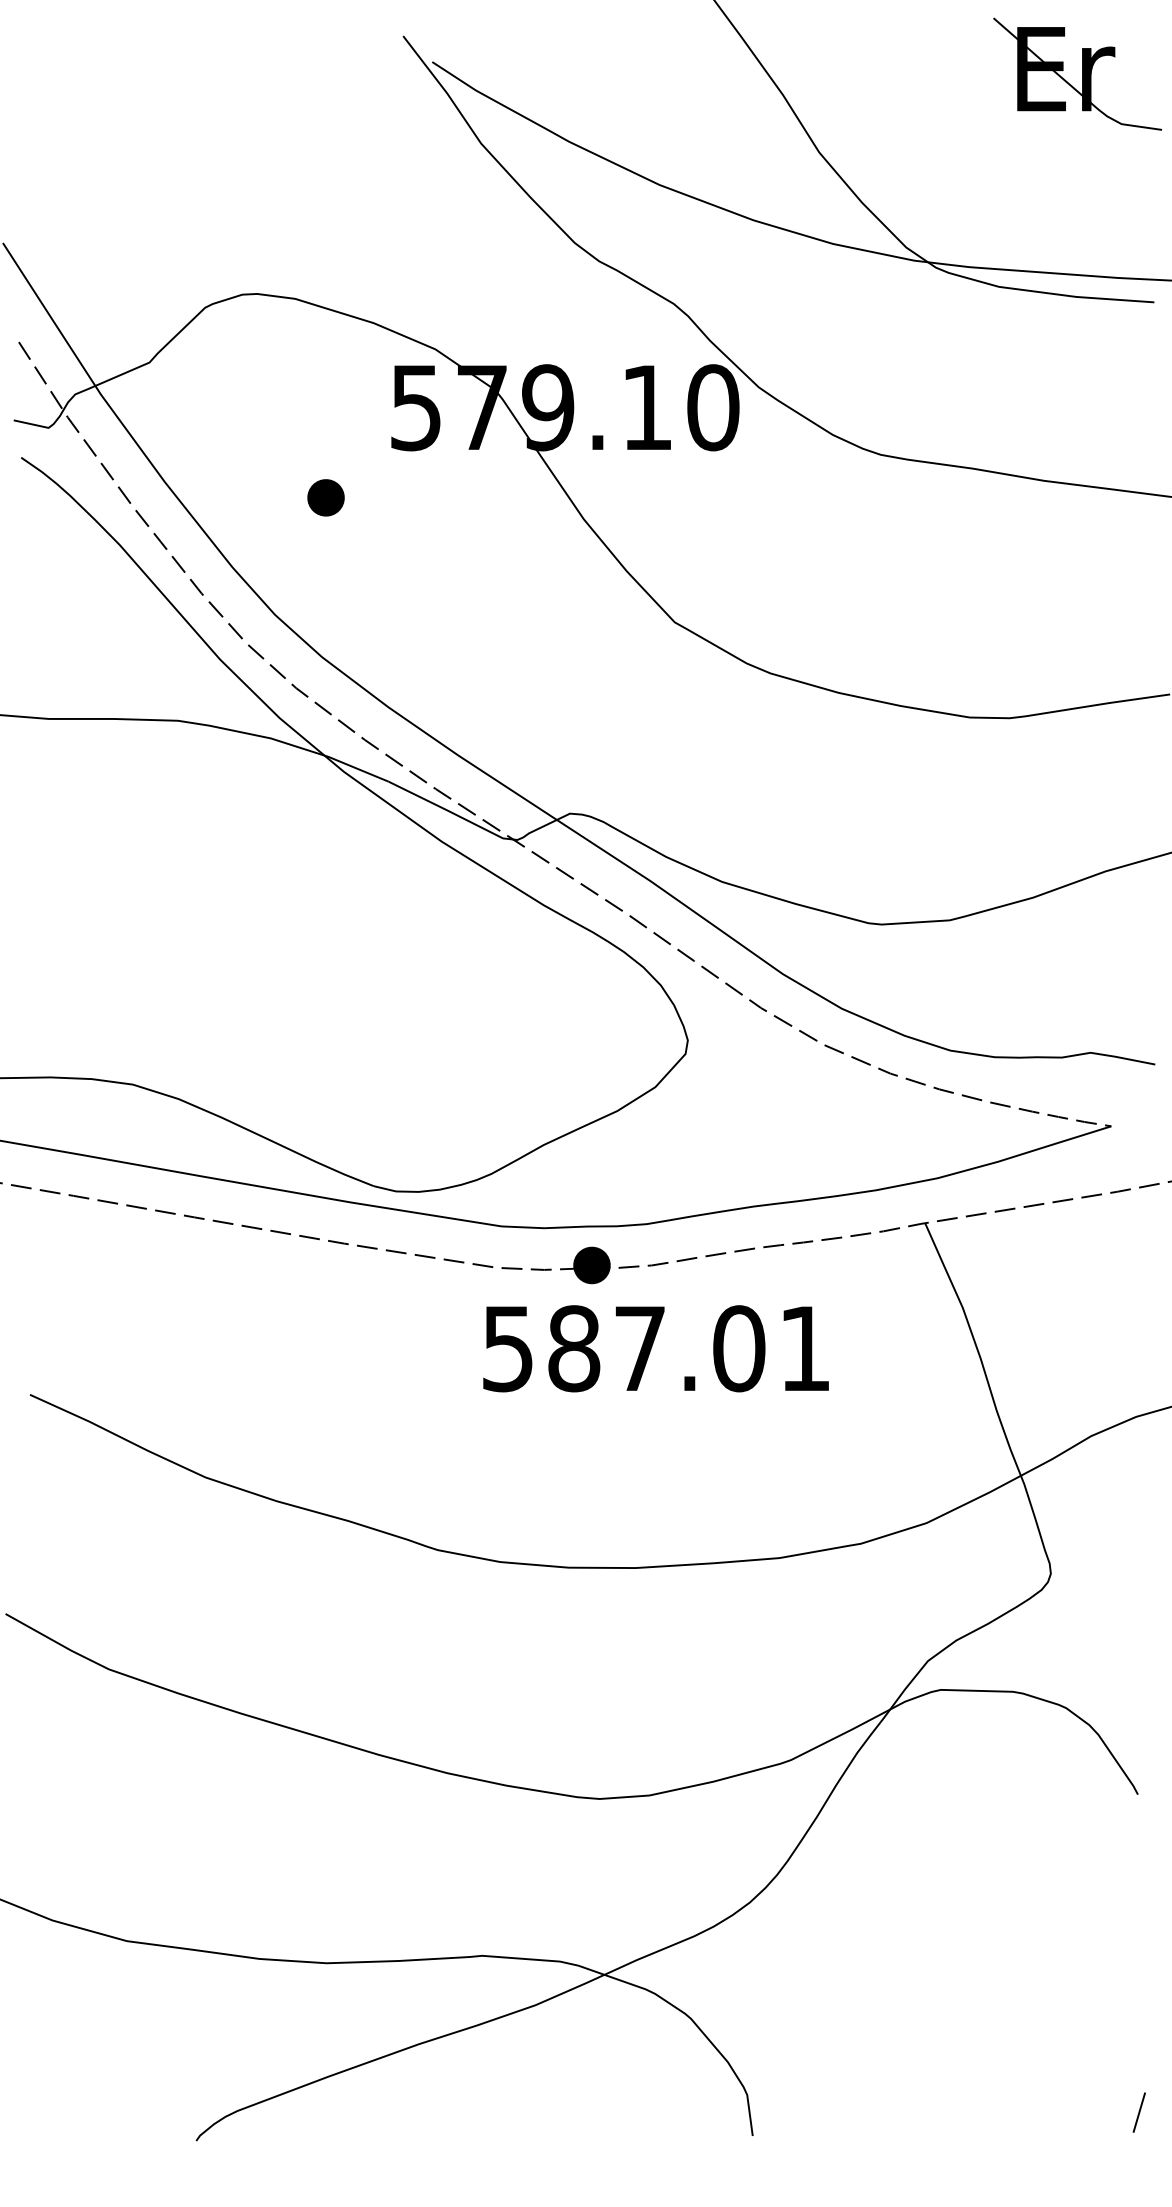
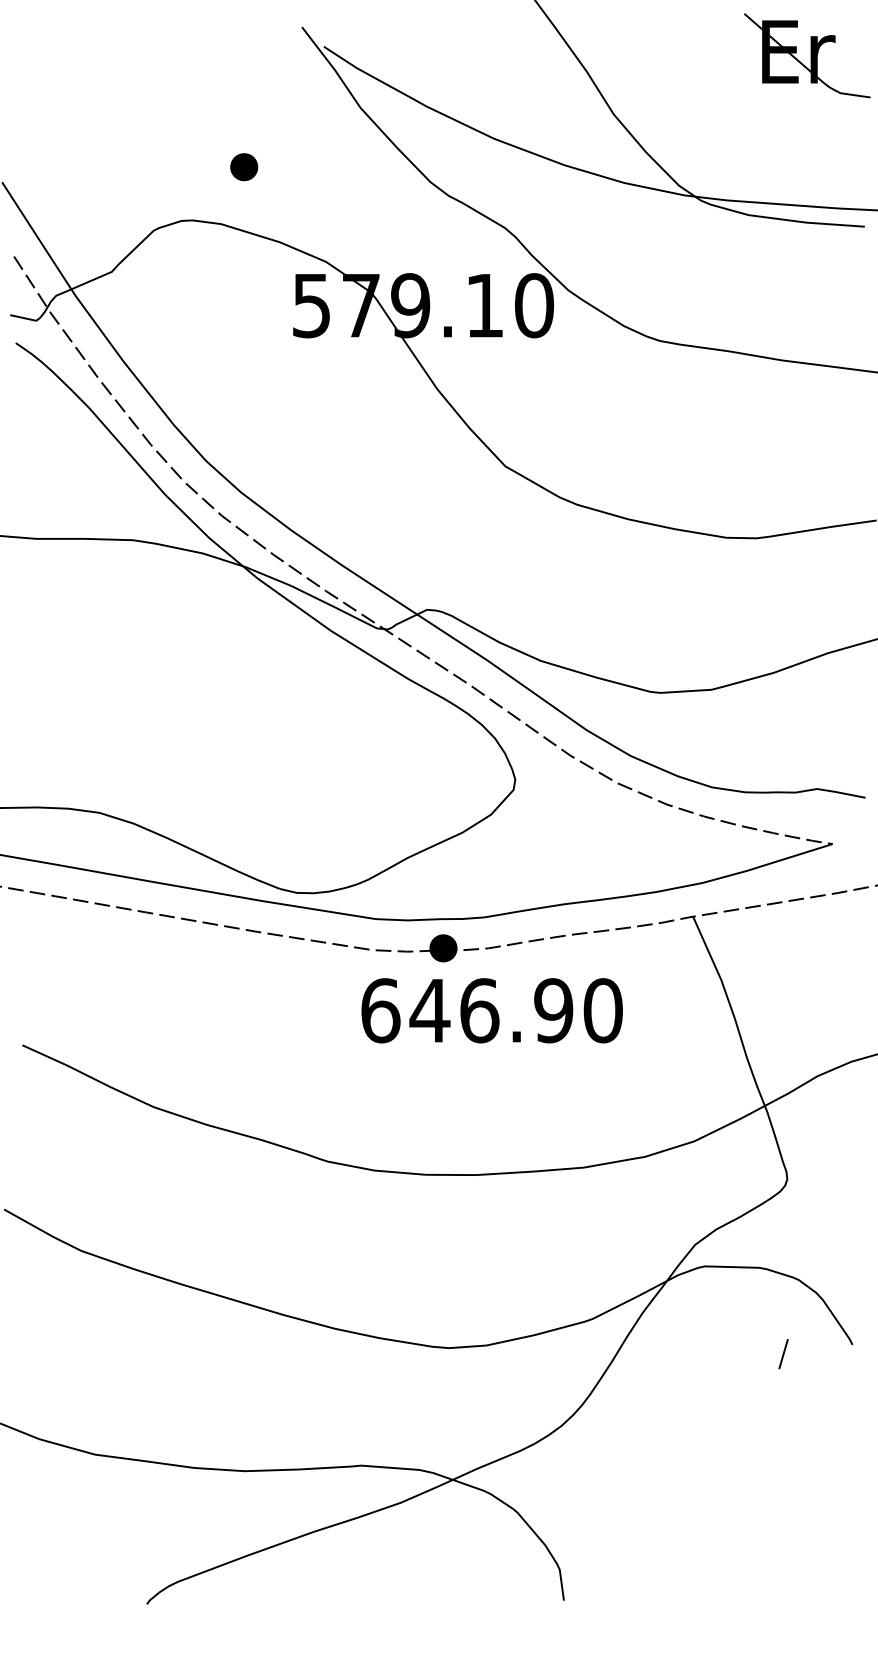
part: (326, 498) -> (244, 167), moved
text: (656, 1348) -> (491, 1010), 587.01 -> 646.90
line: (1139, 2113) -> (783, 1354), moved

